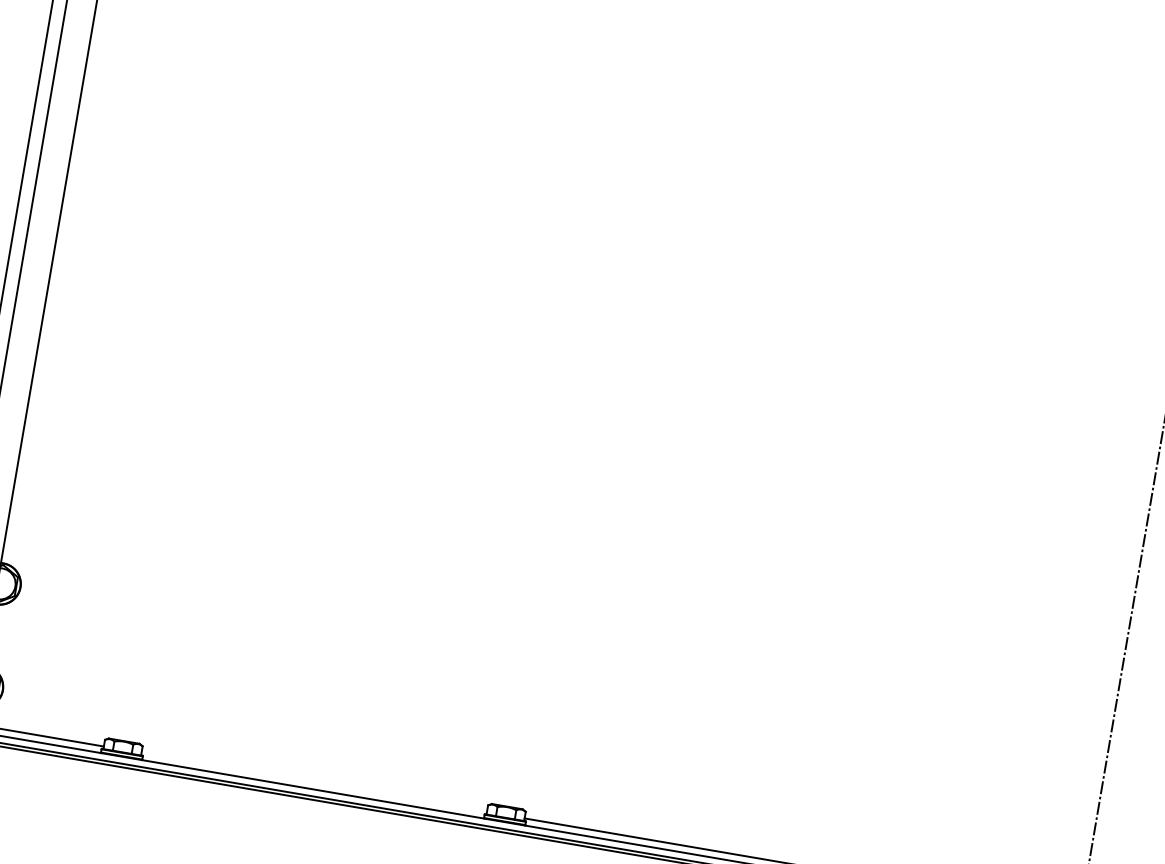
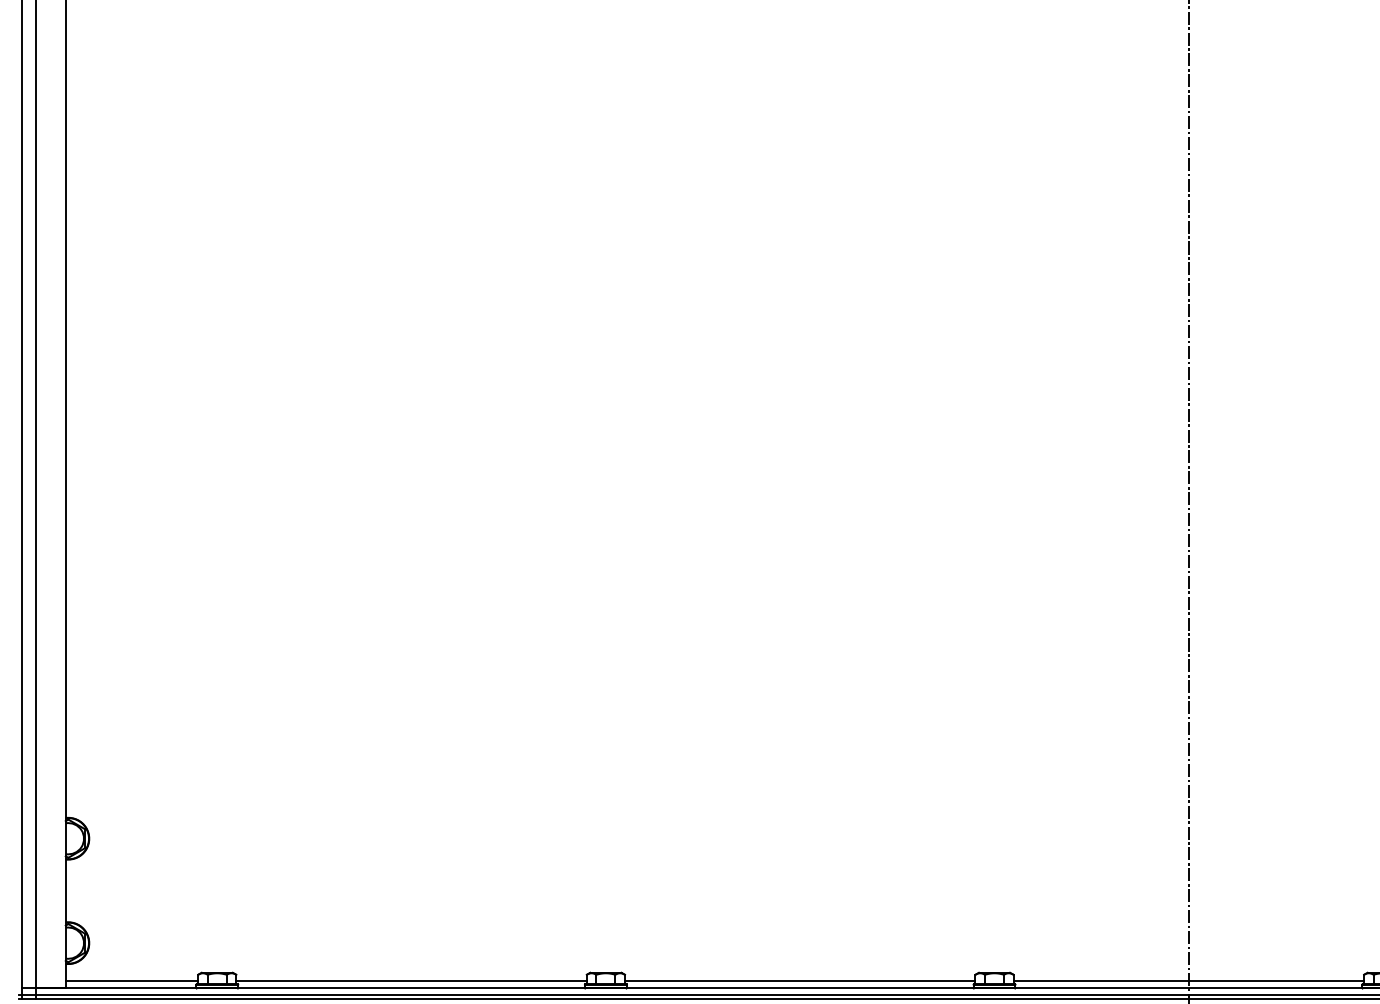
line: (314, 782) -> (411, 981), added

